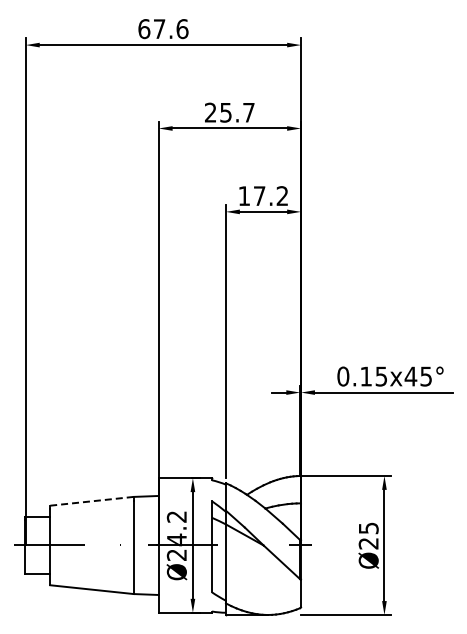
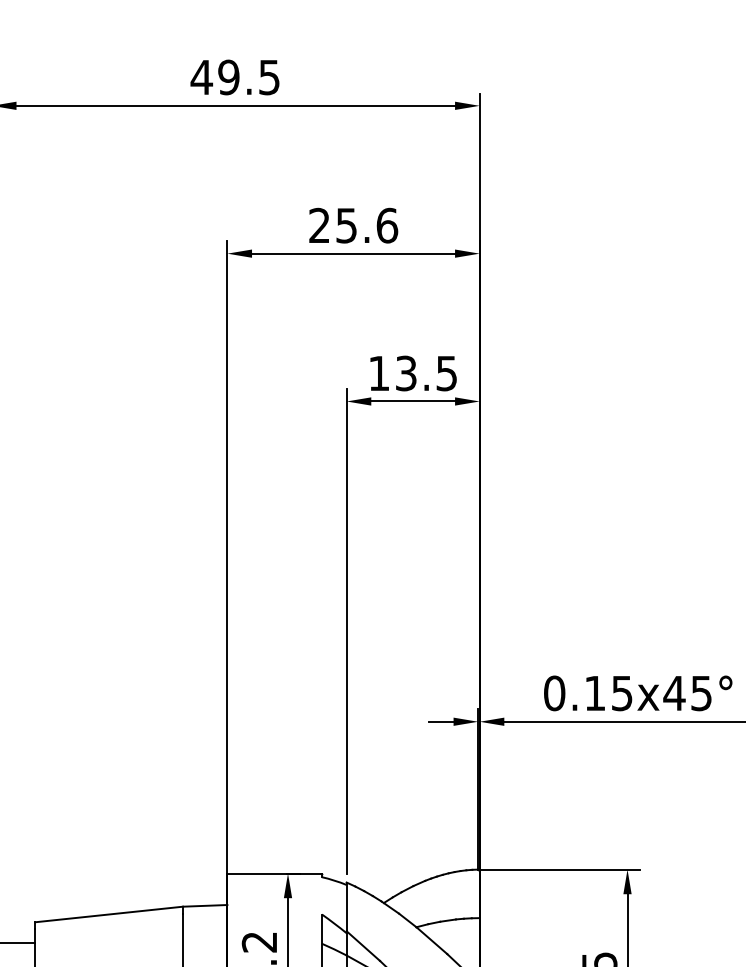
text: (162, 29) -> (234, 78), 67.6 -> 49.5
text: (248, 112) -> (386, 225), 25.7 -> 25.6
text: (270, 196) -> (425, 374), 17.2 -> 13.5
line: (92, 501) -> (110, 914), dashed -> solid

